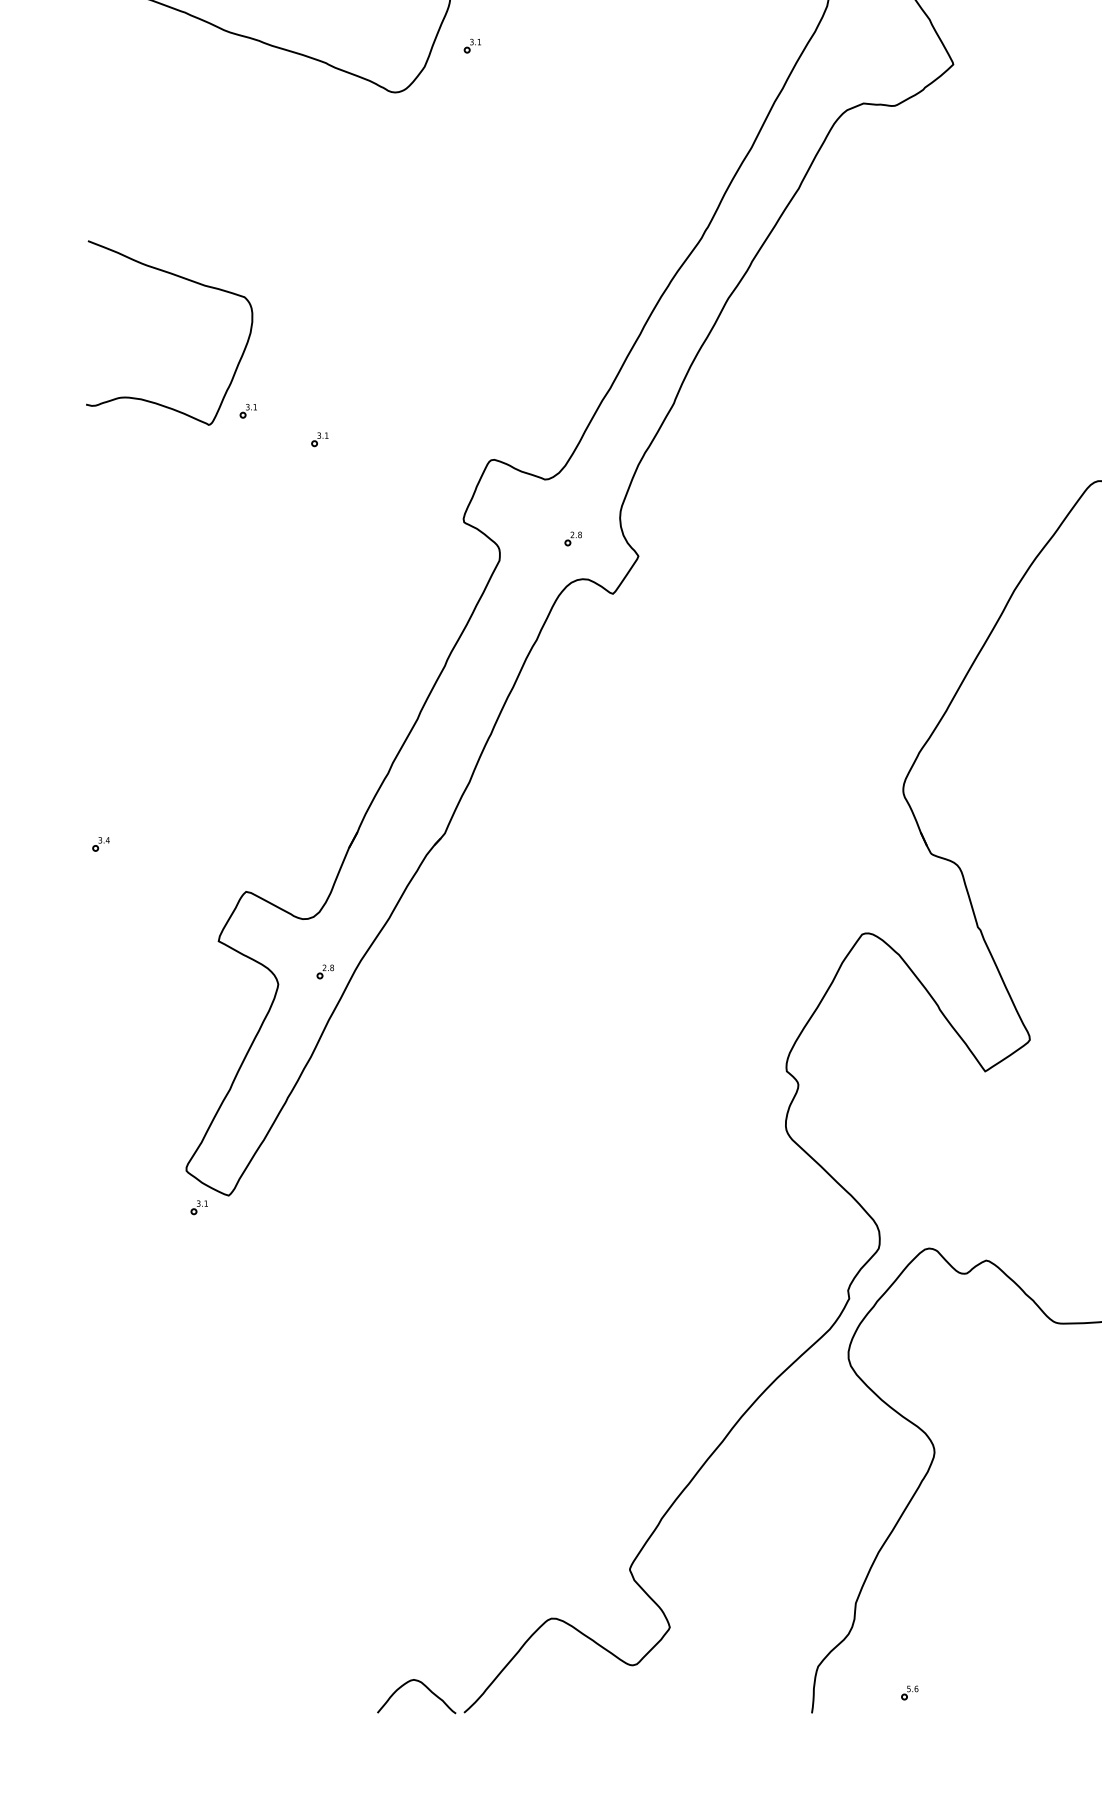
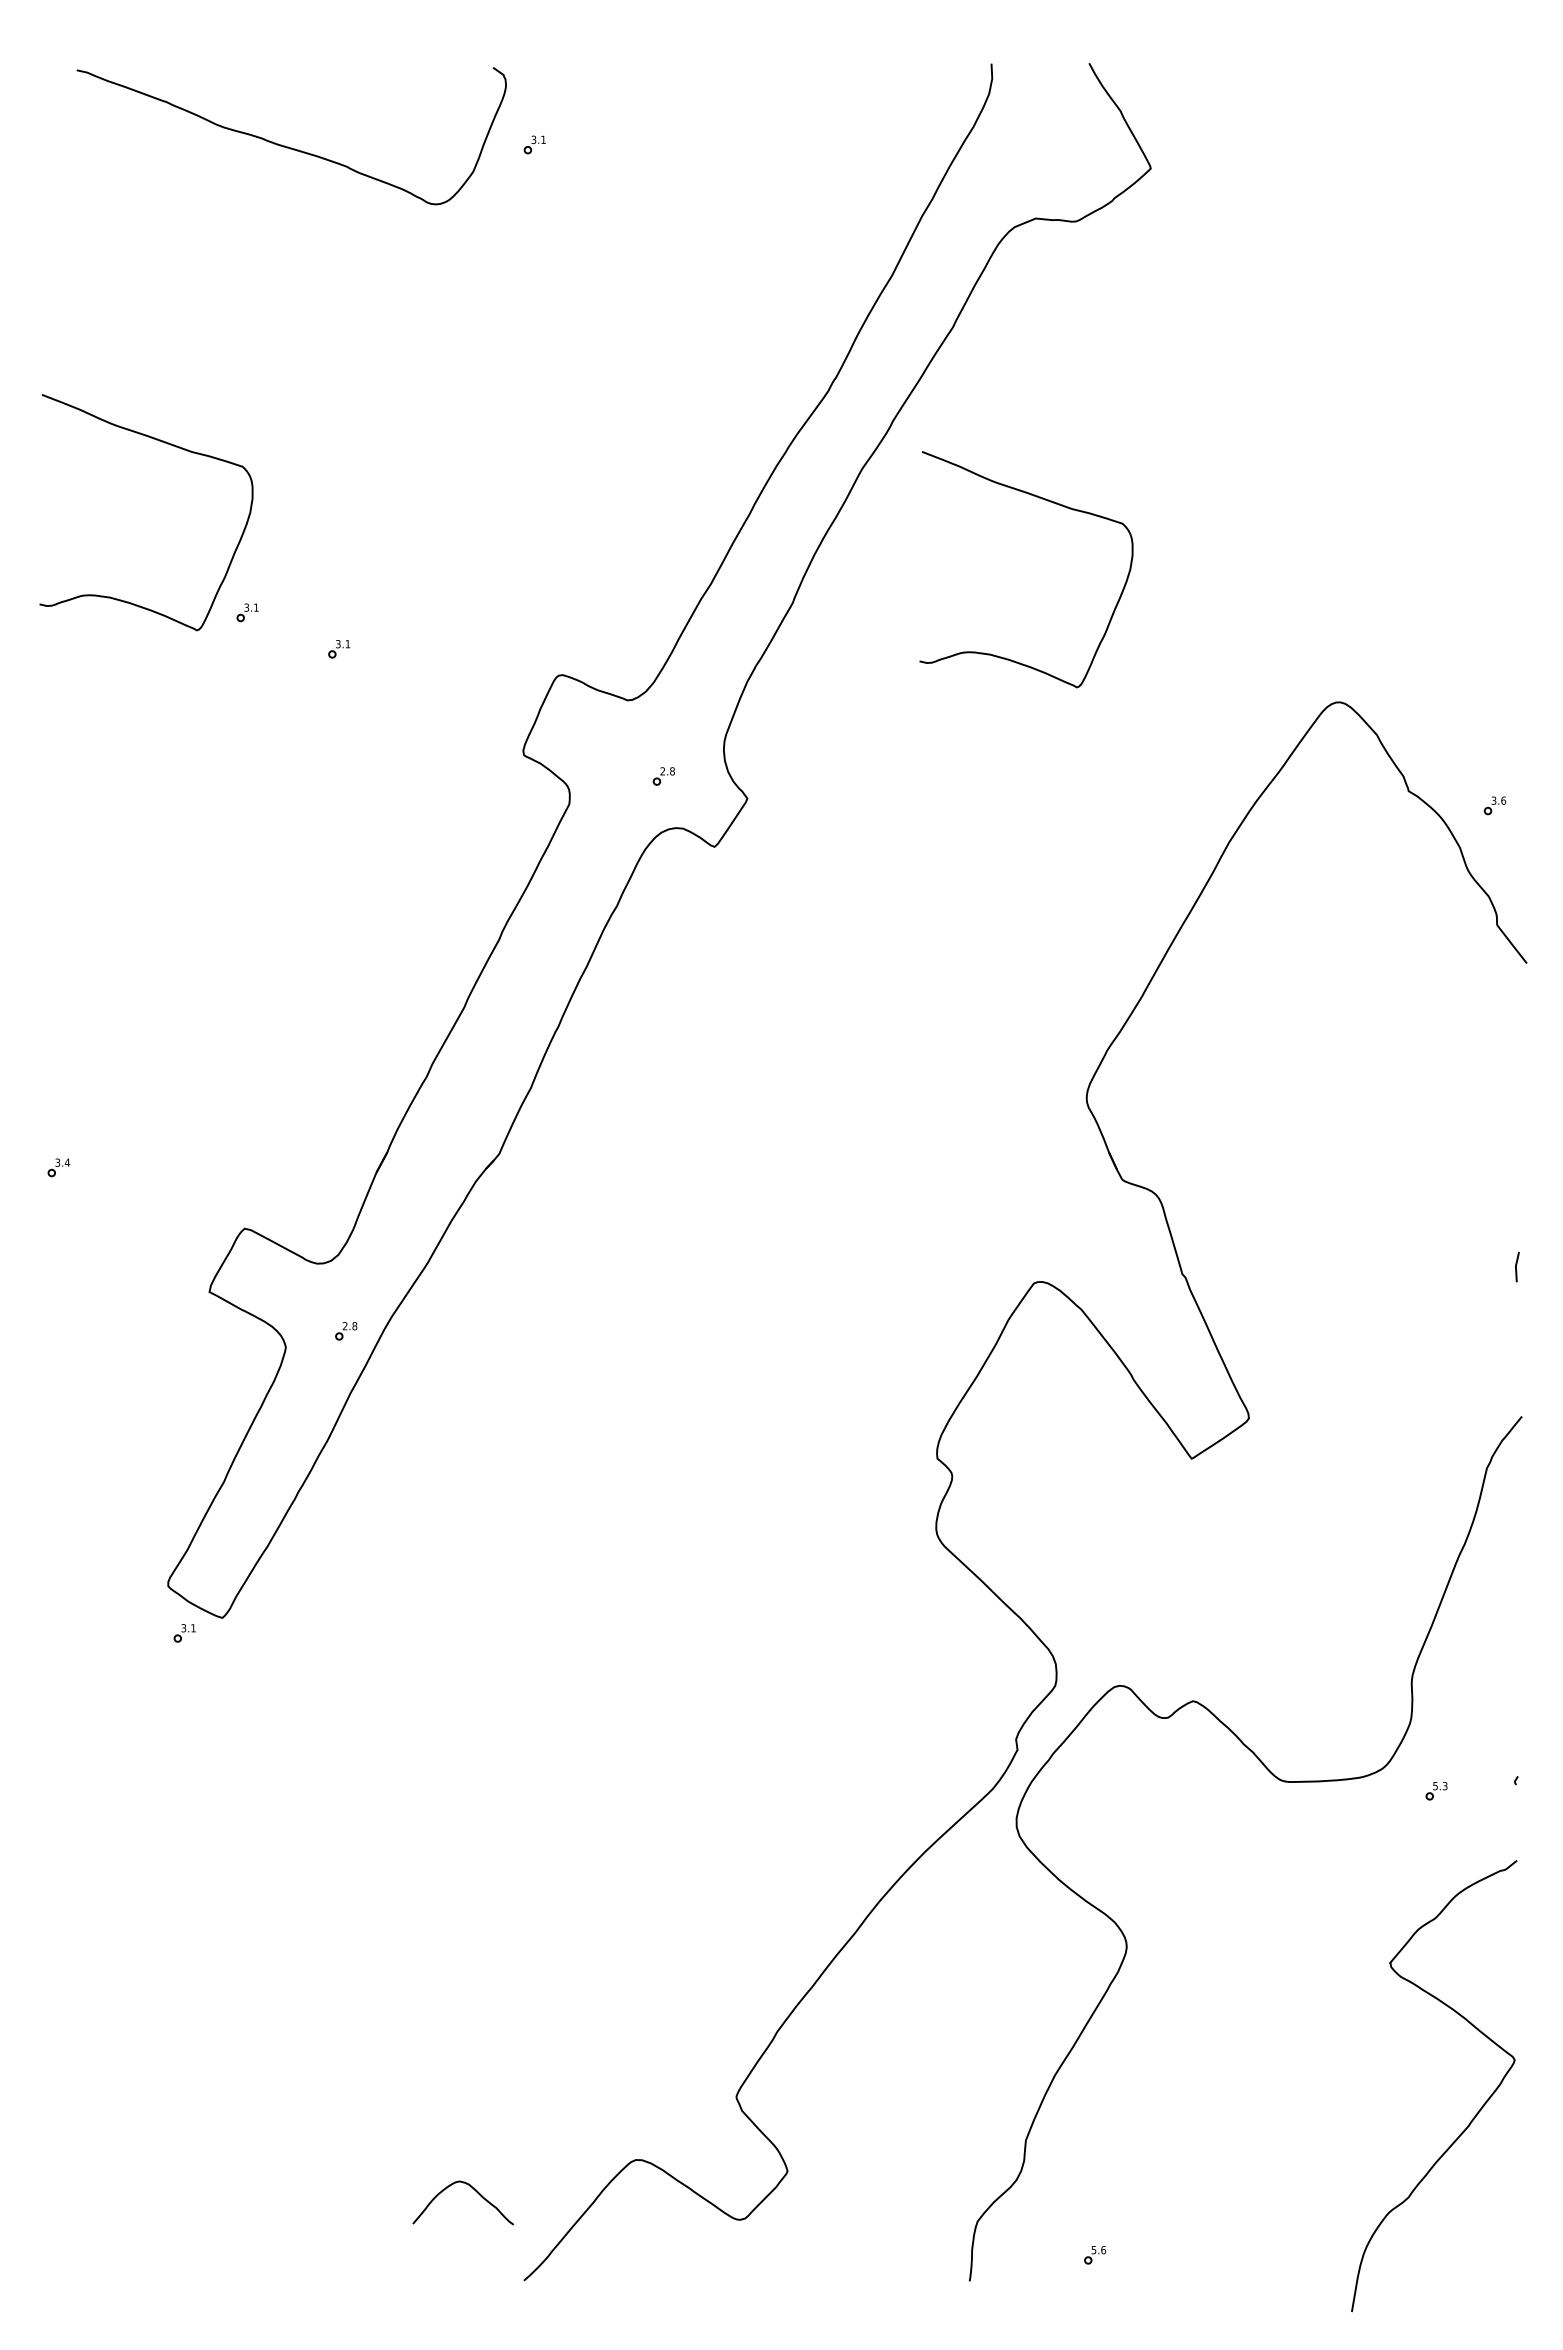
curve: (872, 324) -> (1047, 501), added
curve: (425, 1686) -> (474, 2190), moved

